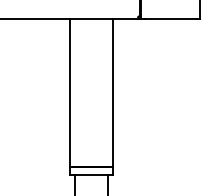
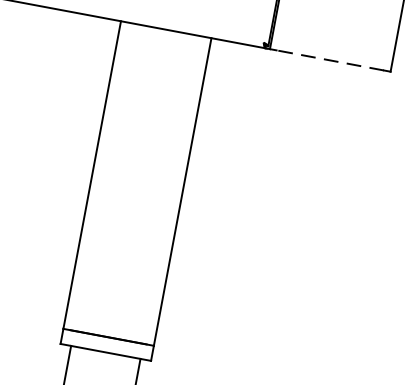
line: (170, 18) -> (330, 59), solid -> dashed

